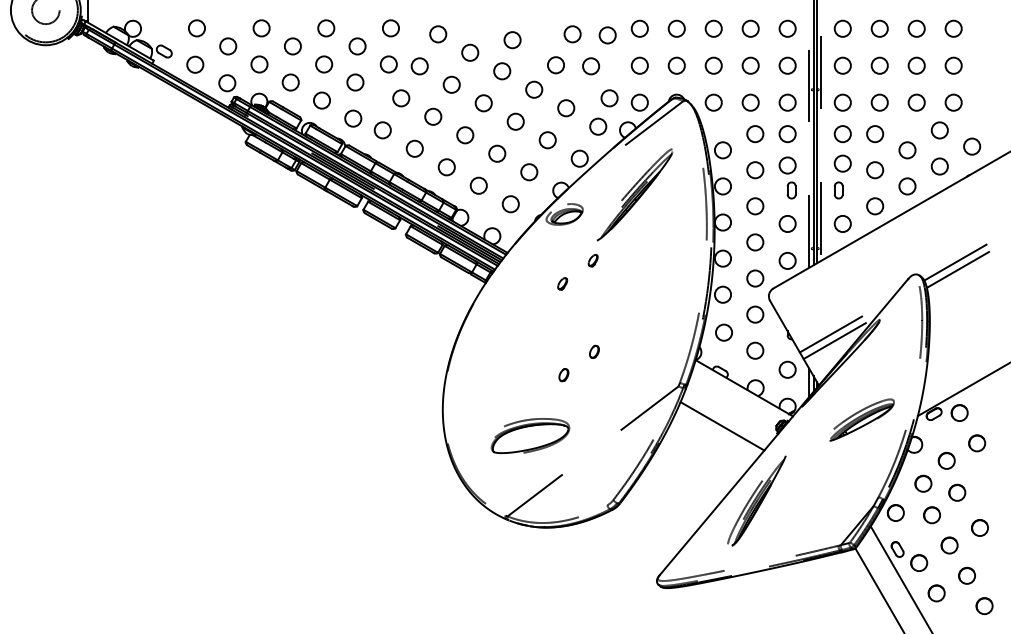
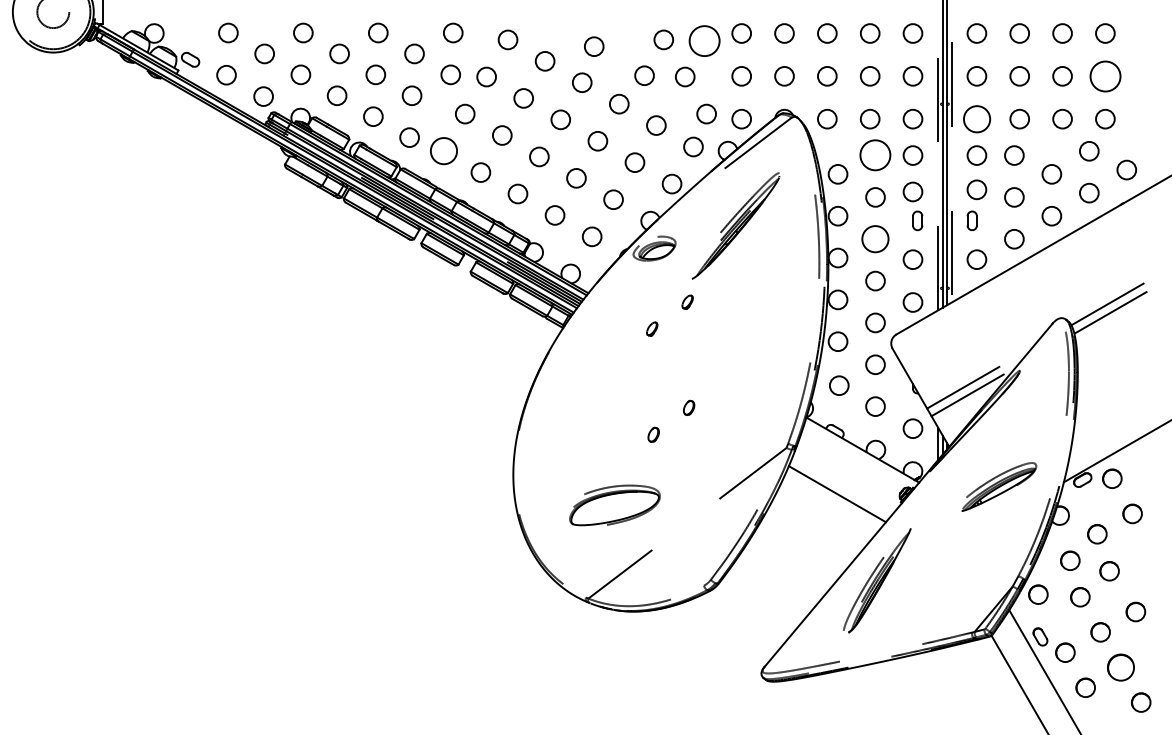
circle: (607, 35) -> (704, 41), size x1.6
circle: (953, 65) -> (1105, 76), size x1.6
circle: (842, 102) -> (976, 118), size x1.4
circle: (382, 130) -> (443, 151), size x1.4
circle: (755, 134) -> (875, 156), size x1.6
circle: (755, 206) -> (875, 239), size x1.4
circle: (966, 575) -> (1120, 667), size x1.4

